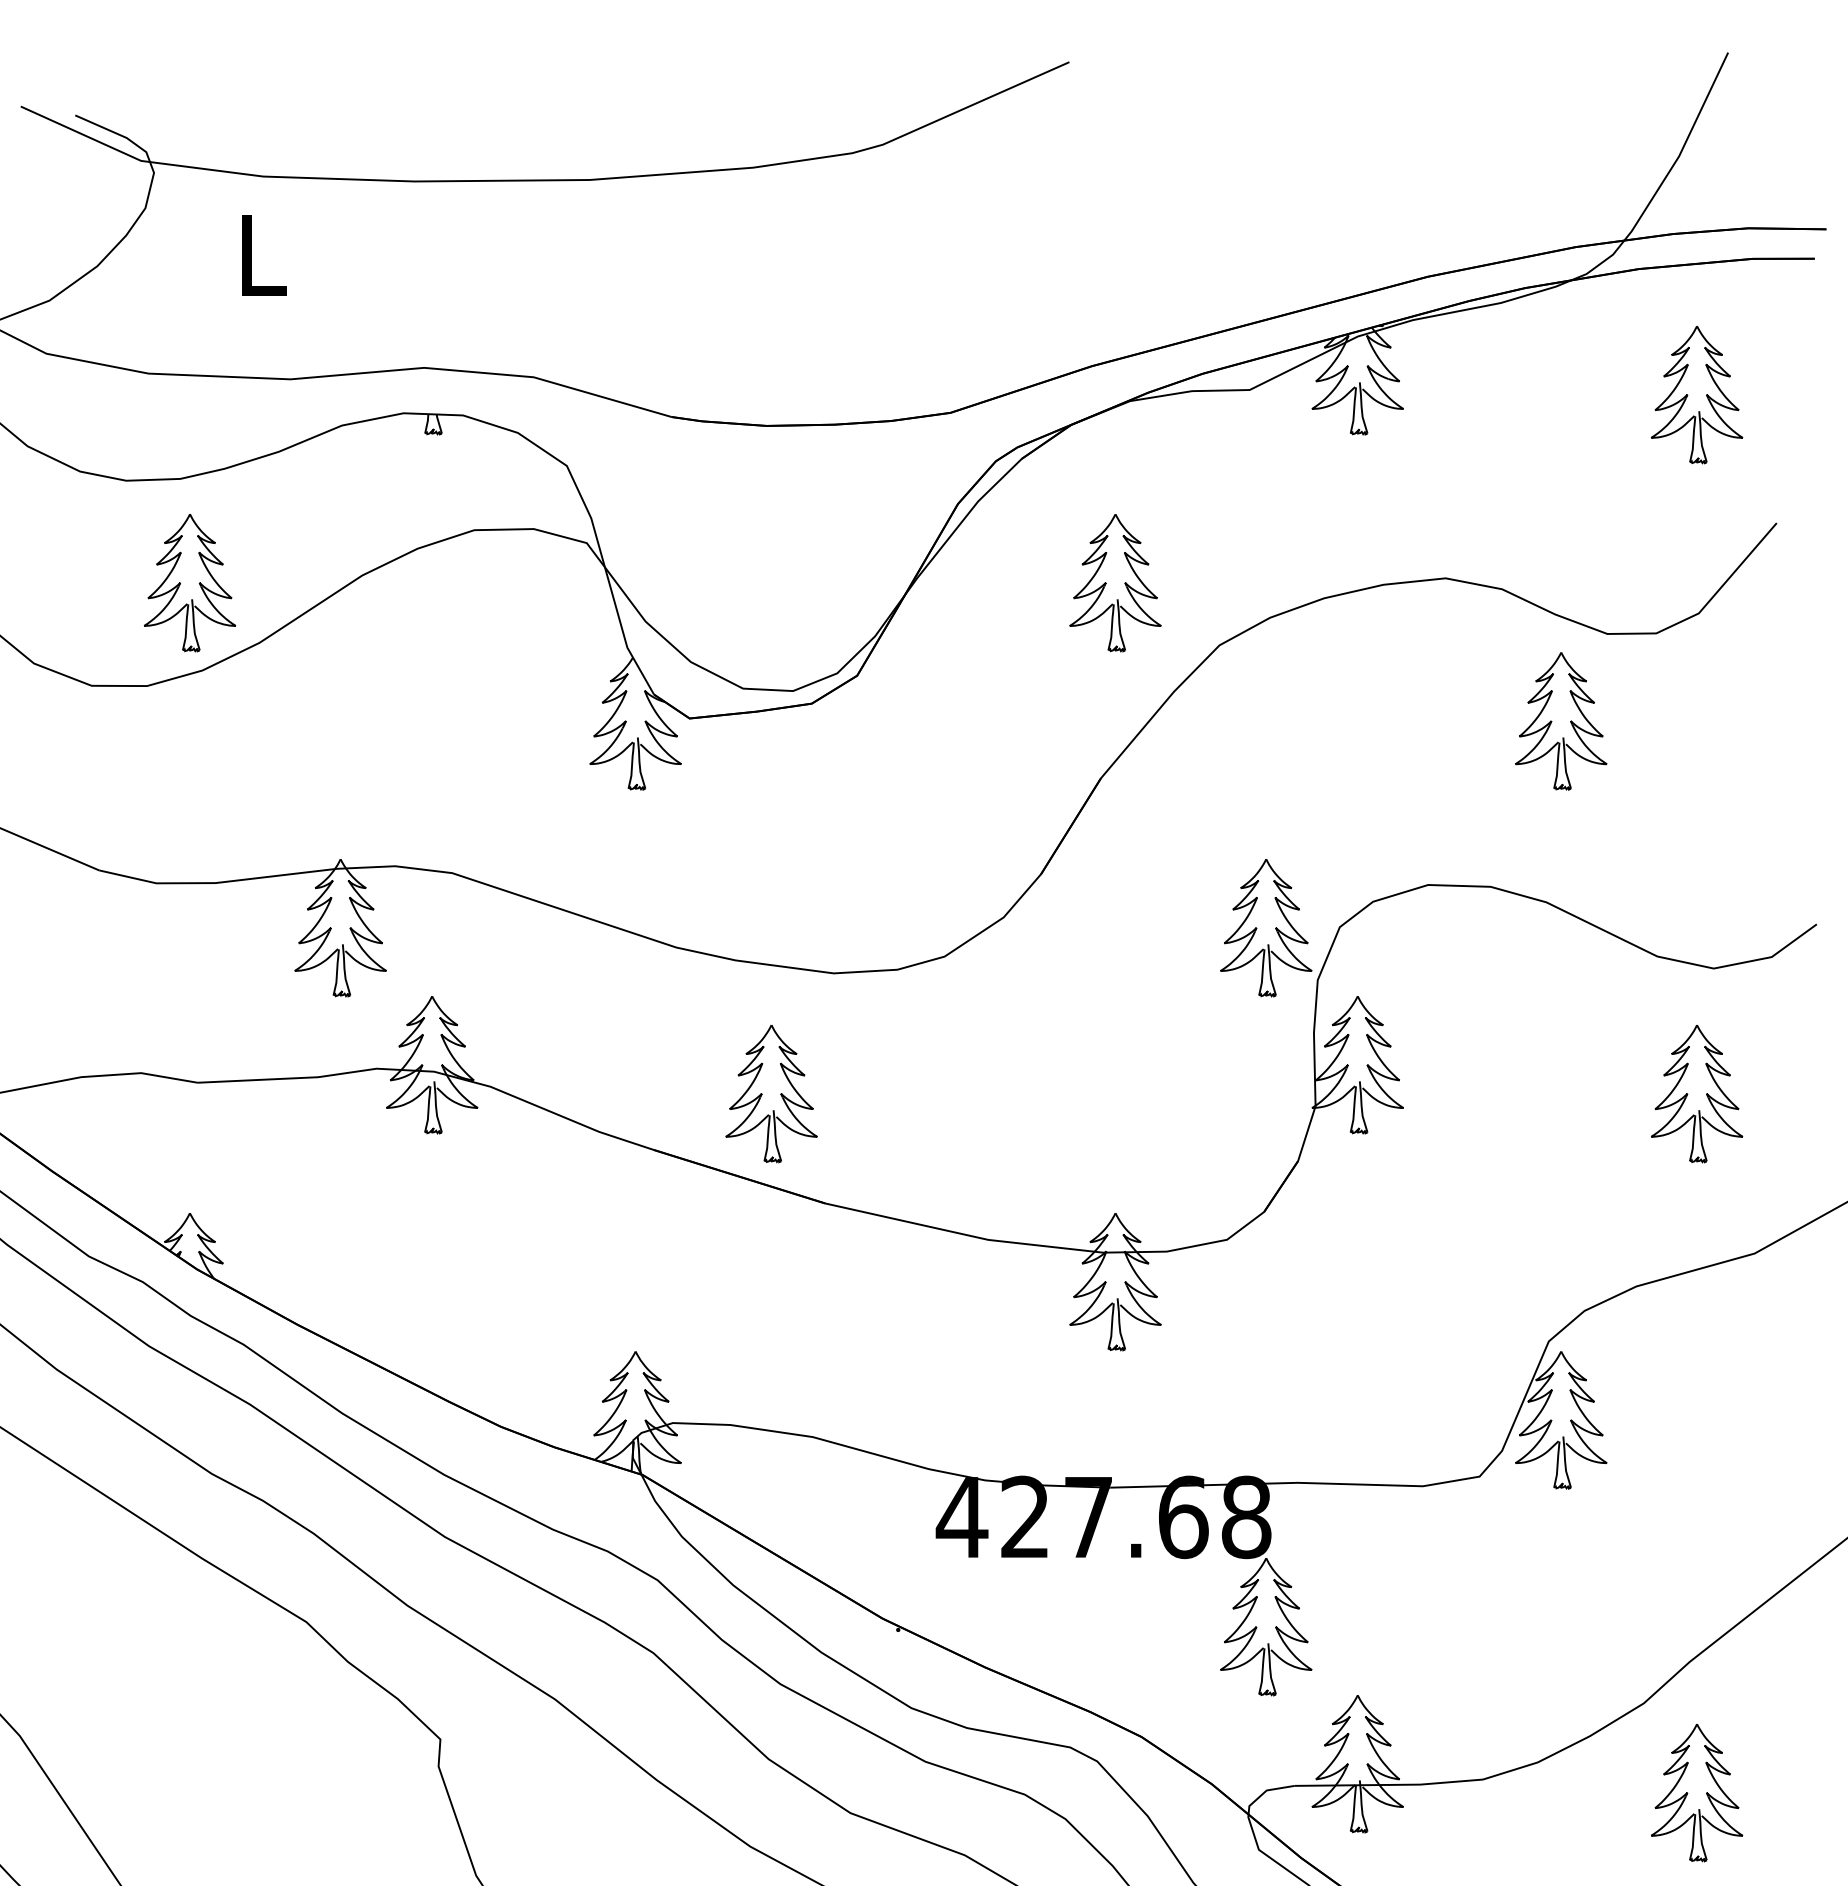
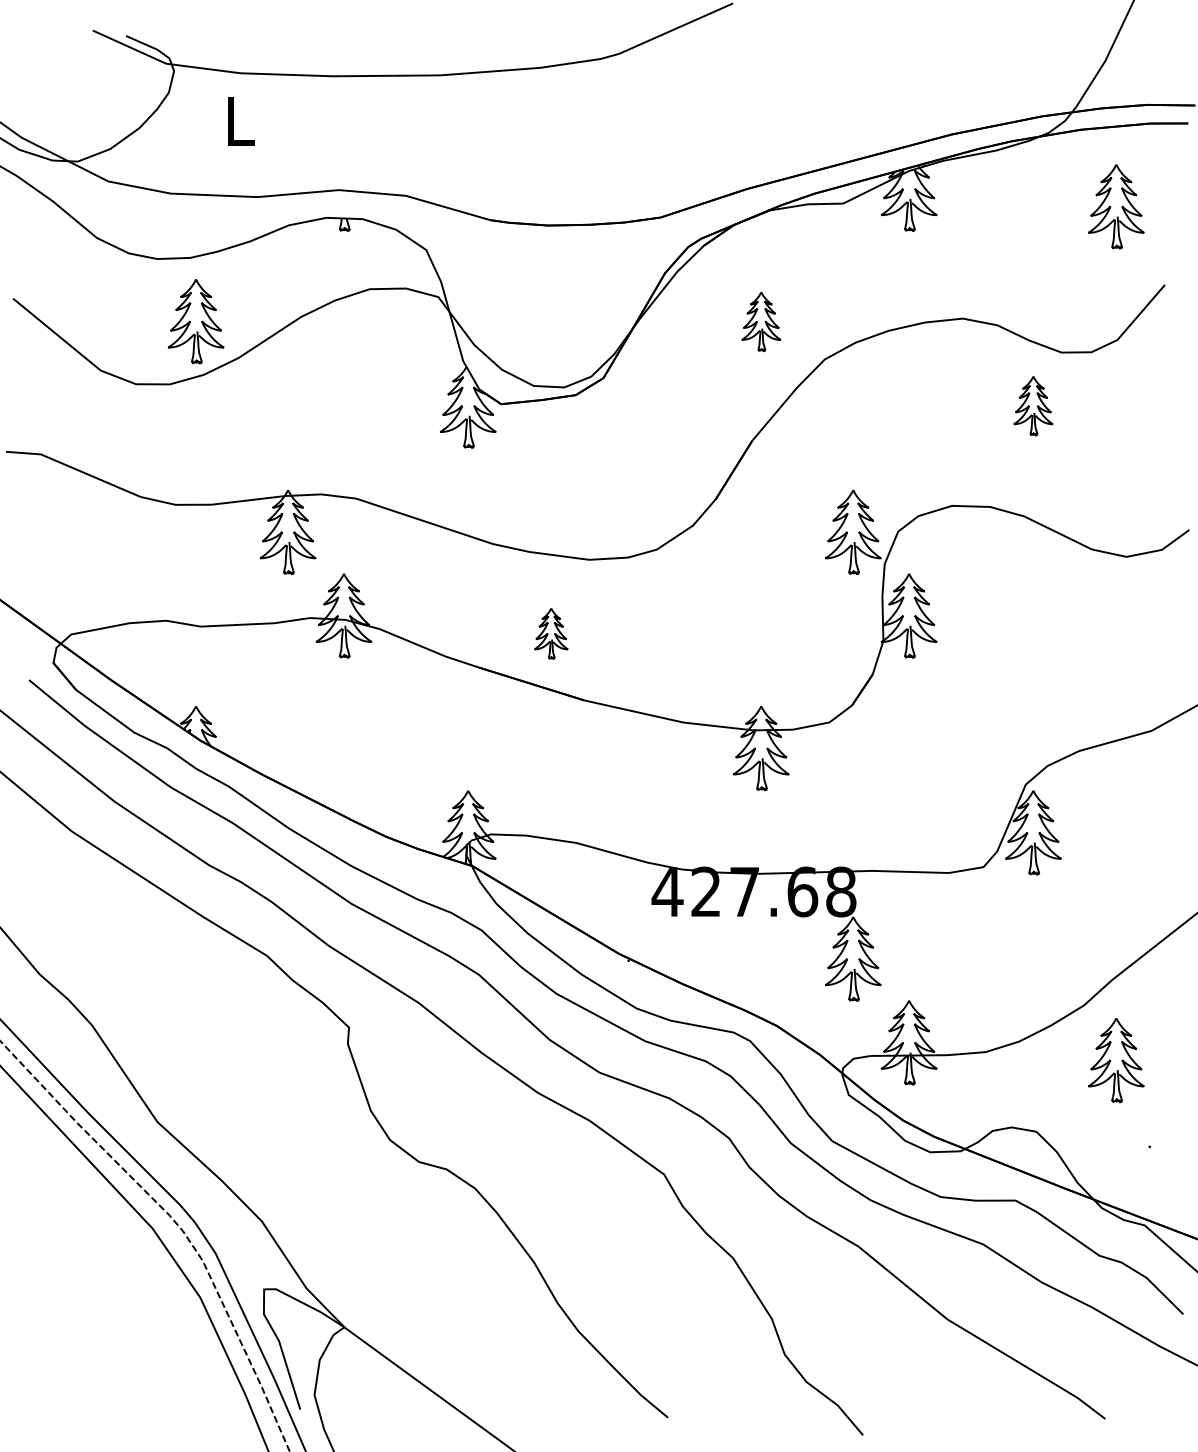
part: (1115, 583) -> (761, 321), size x0.7
part: (1561, 720) -> (1033, 405), size x0.7
part: (772, 1094) -> (551, 633), size x0.6
part: (1697, 1094) -> (1116, 633), removed

